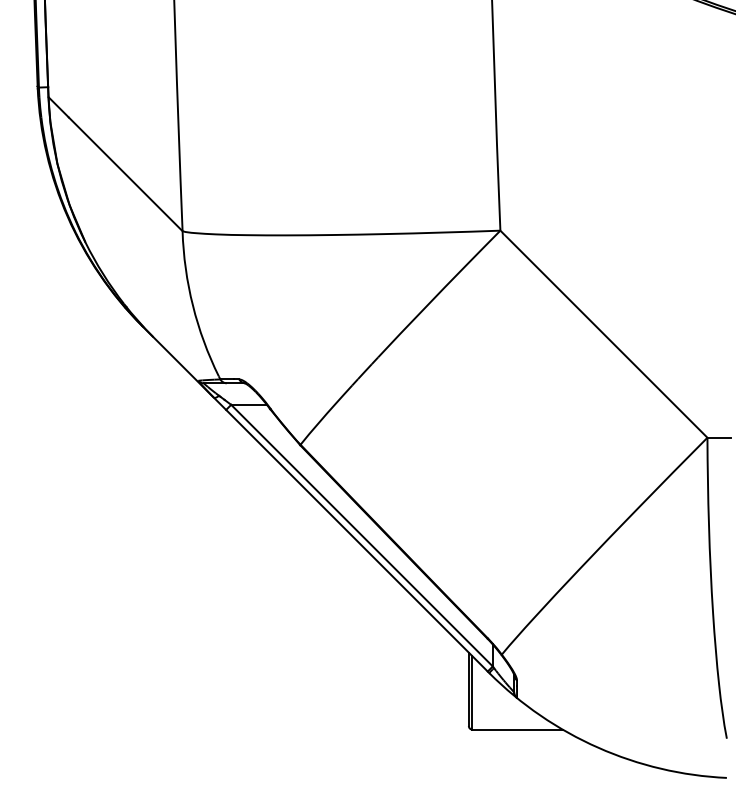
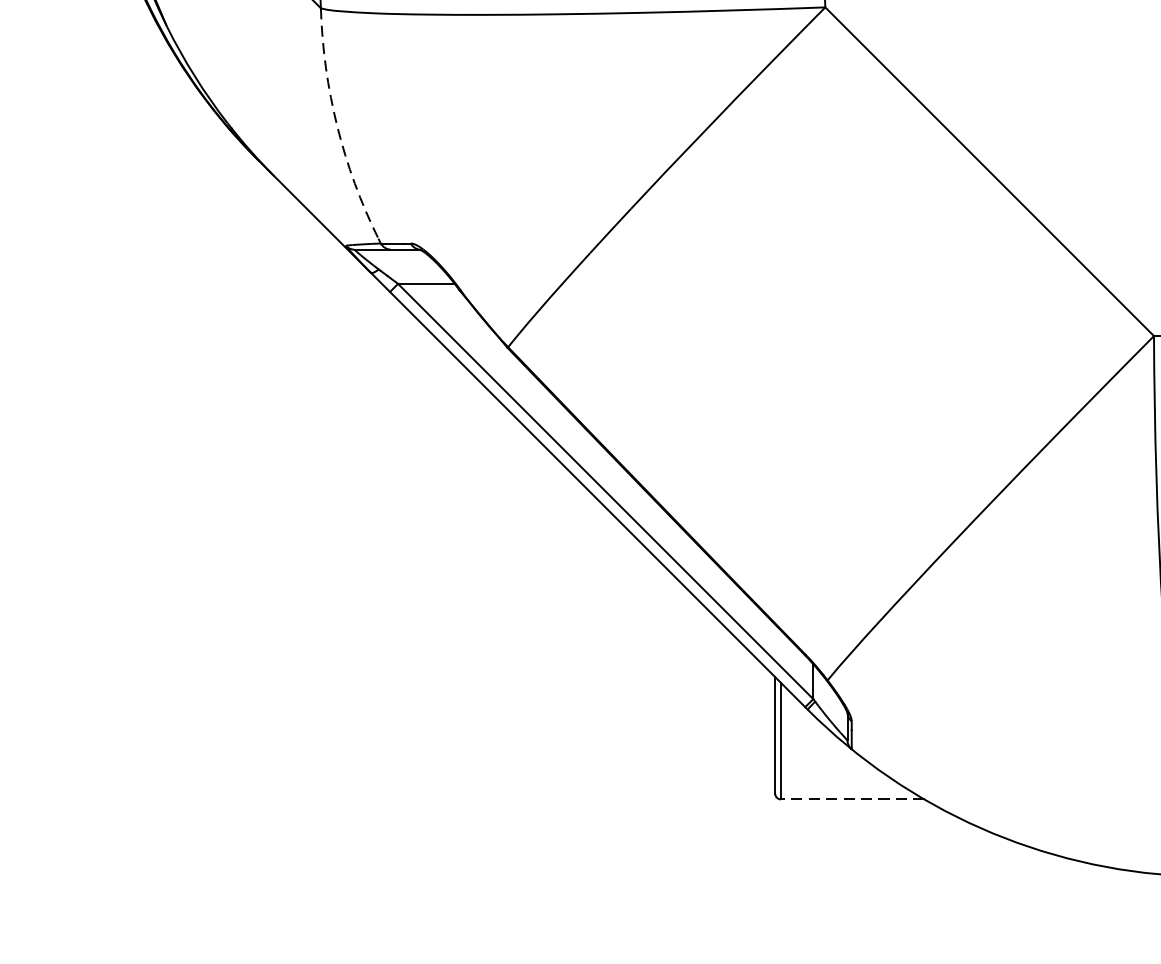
arc: (192, 305) -> (336, 126), solid -> dashed
line: (517, 729) -> (852, 799), solid -> dashed

